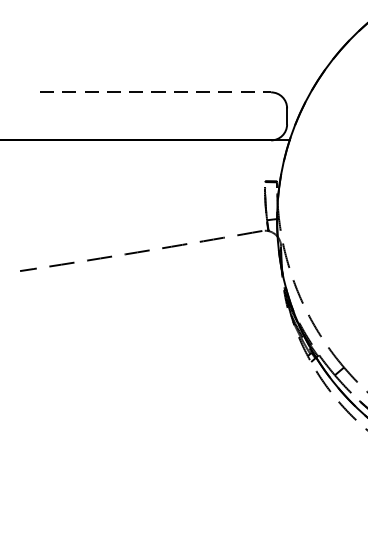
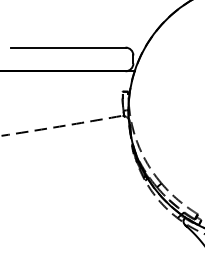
line: (155, 92) -> (68, 47), dashed -> solid

